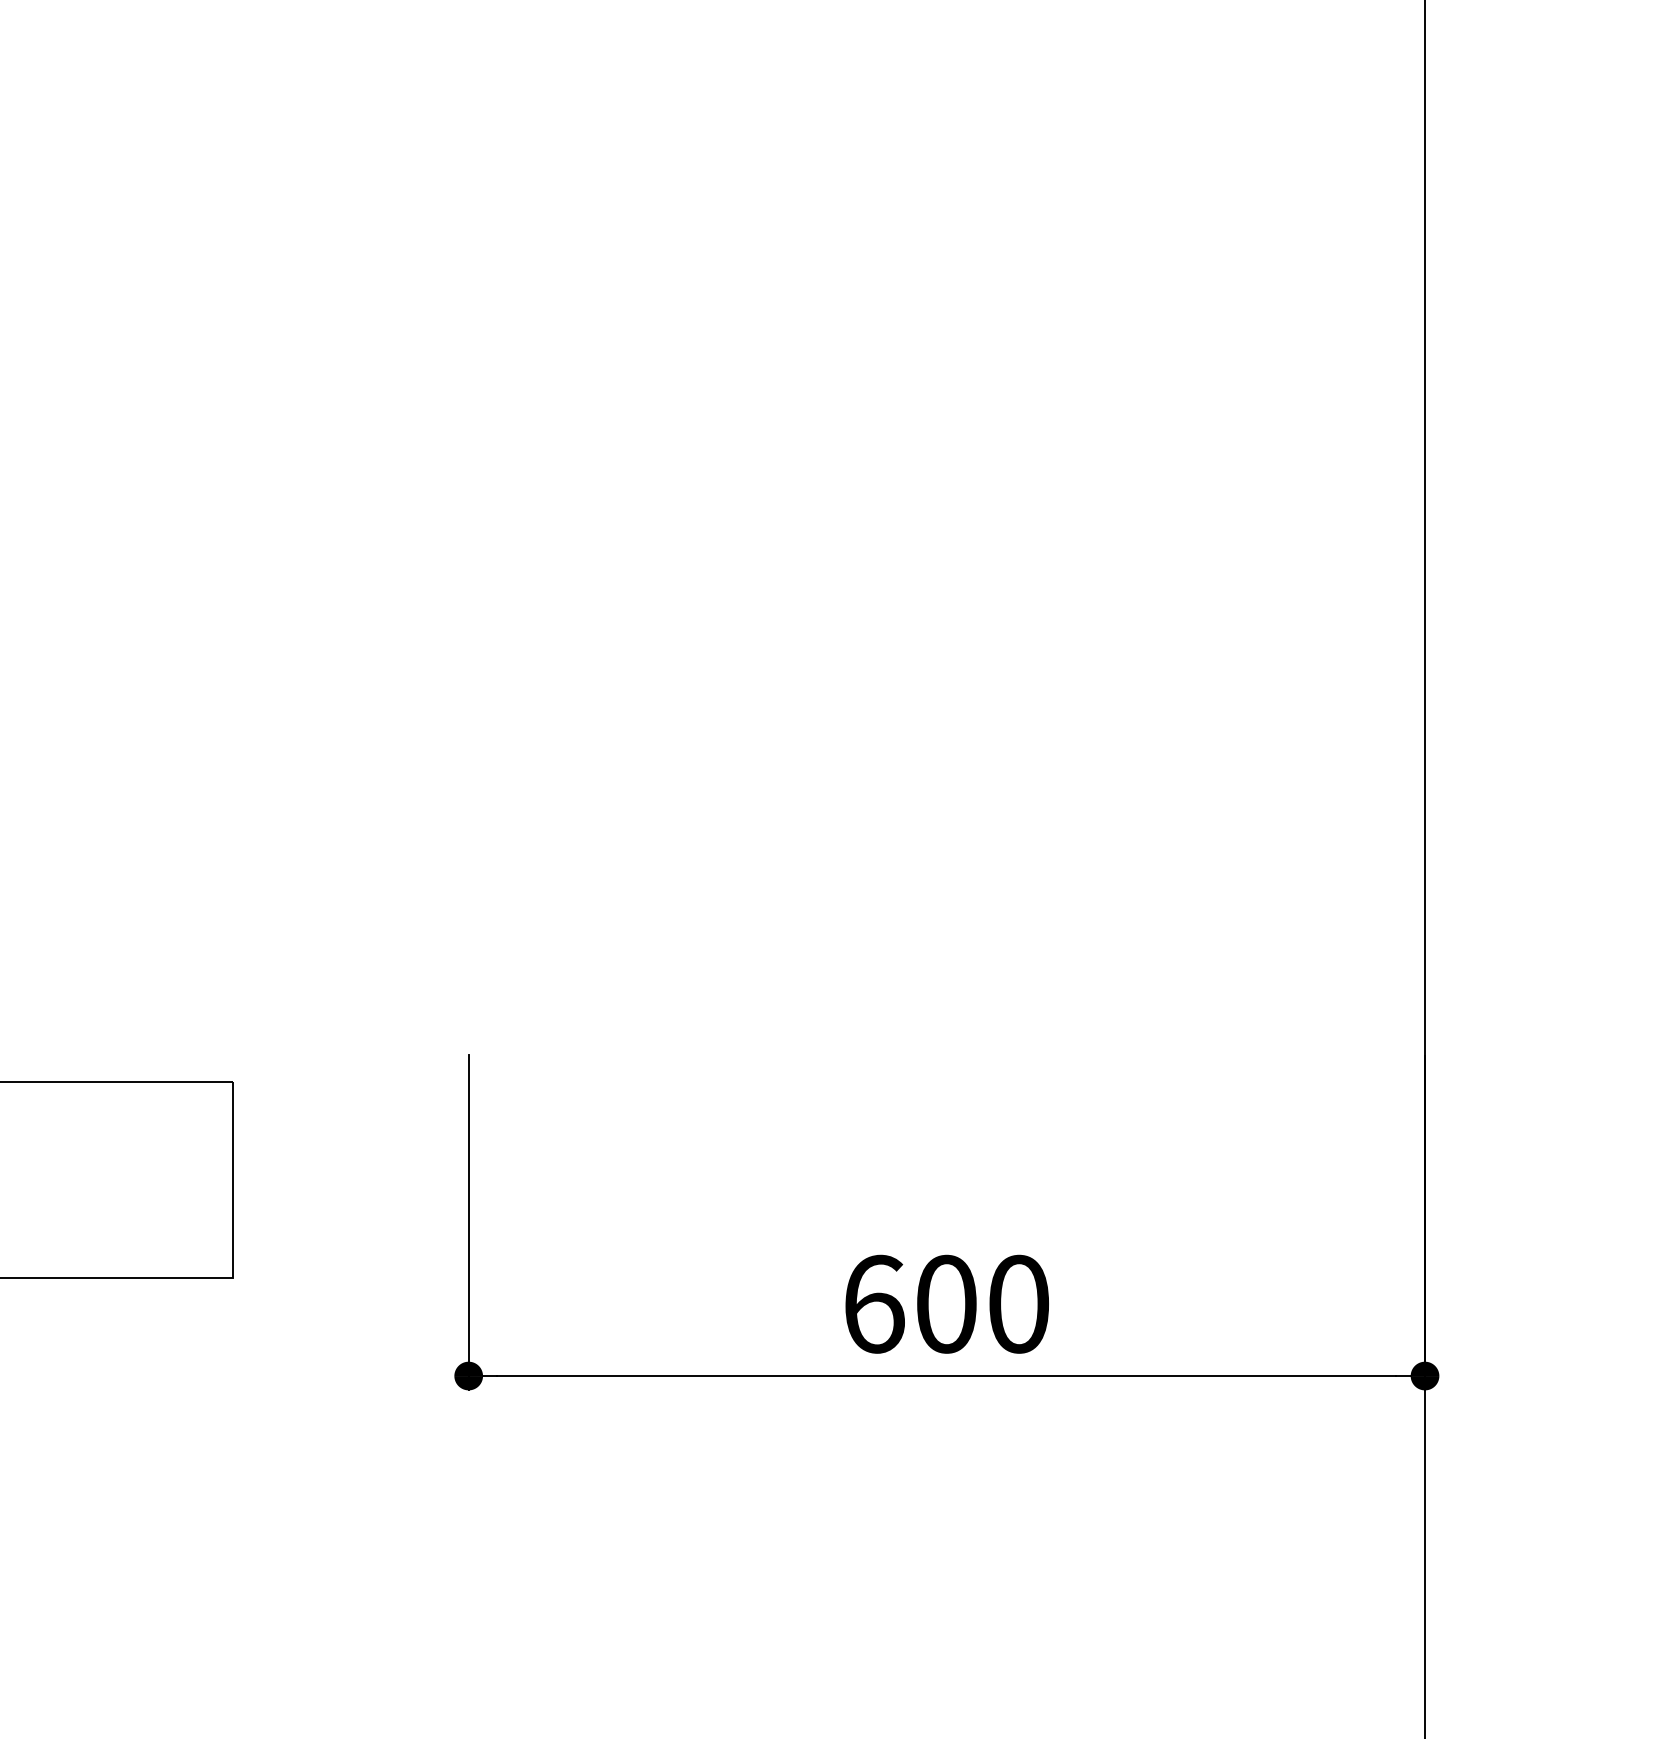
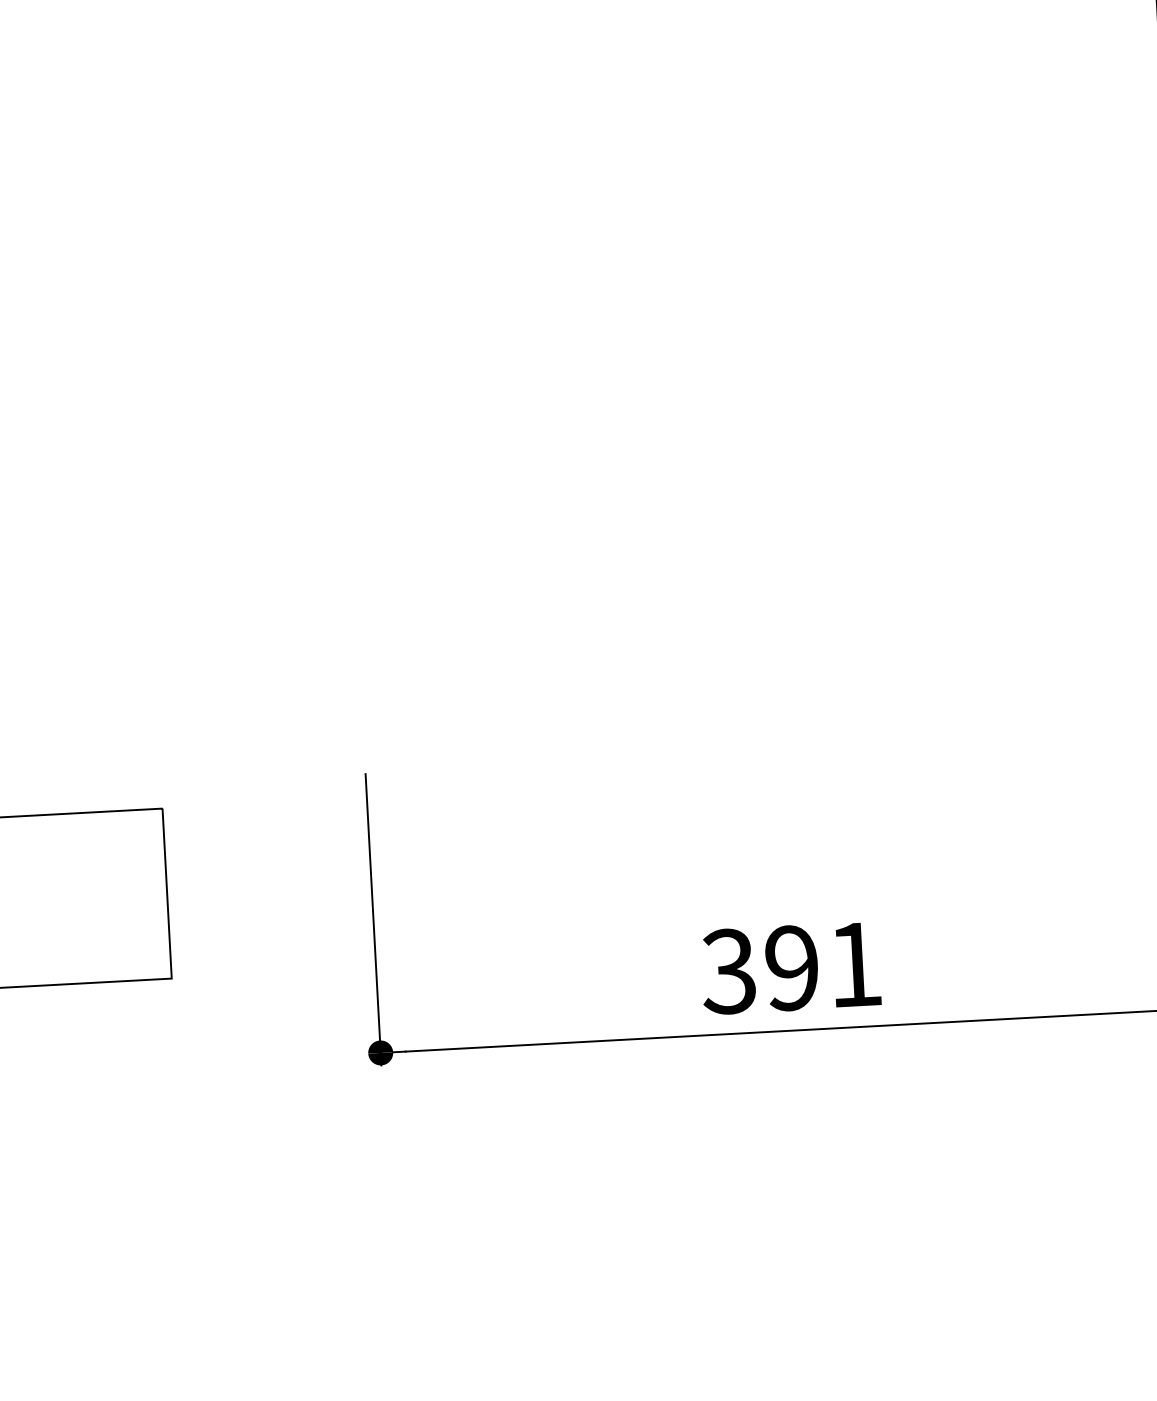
text: (945, 1303) -> (791, 967), 600 -> 391

